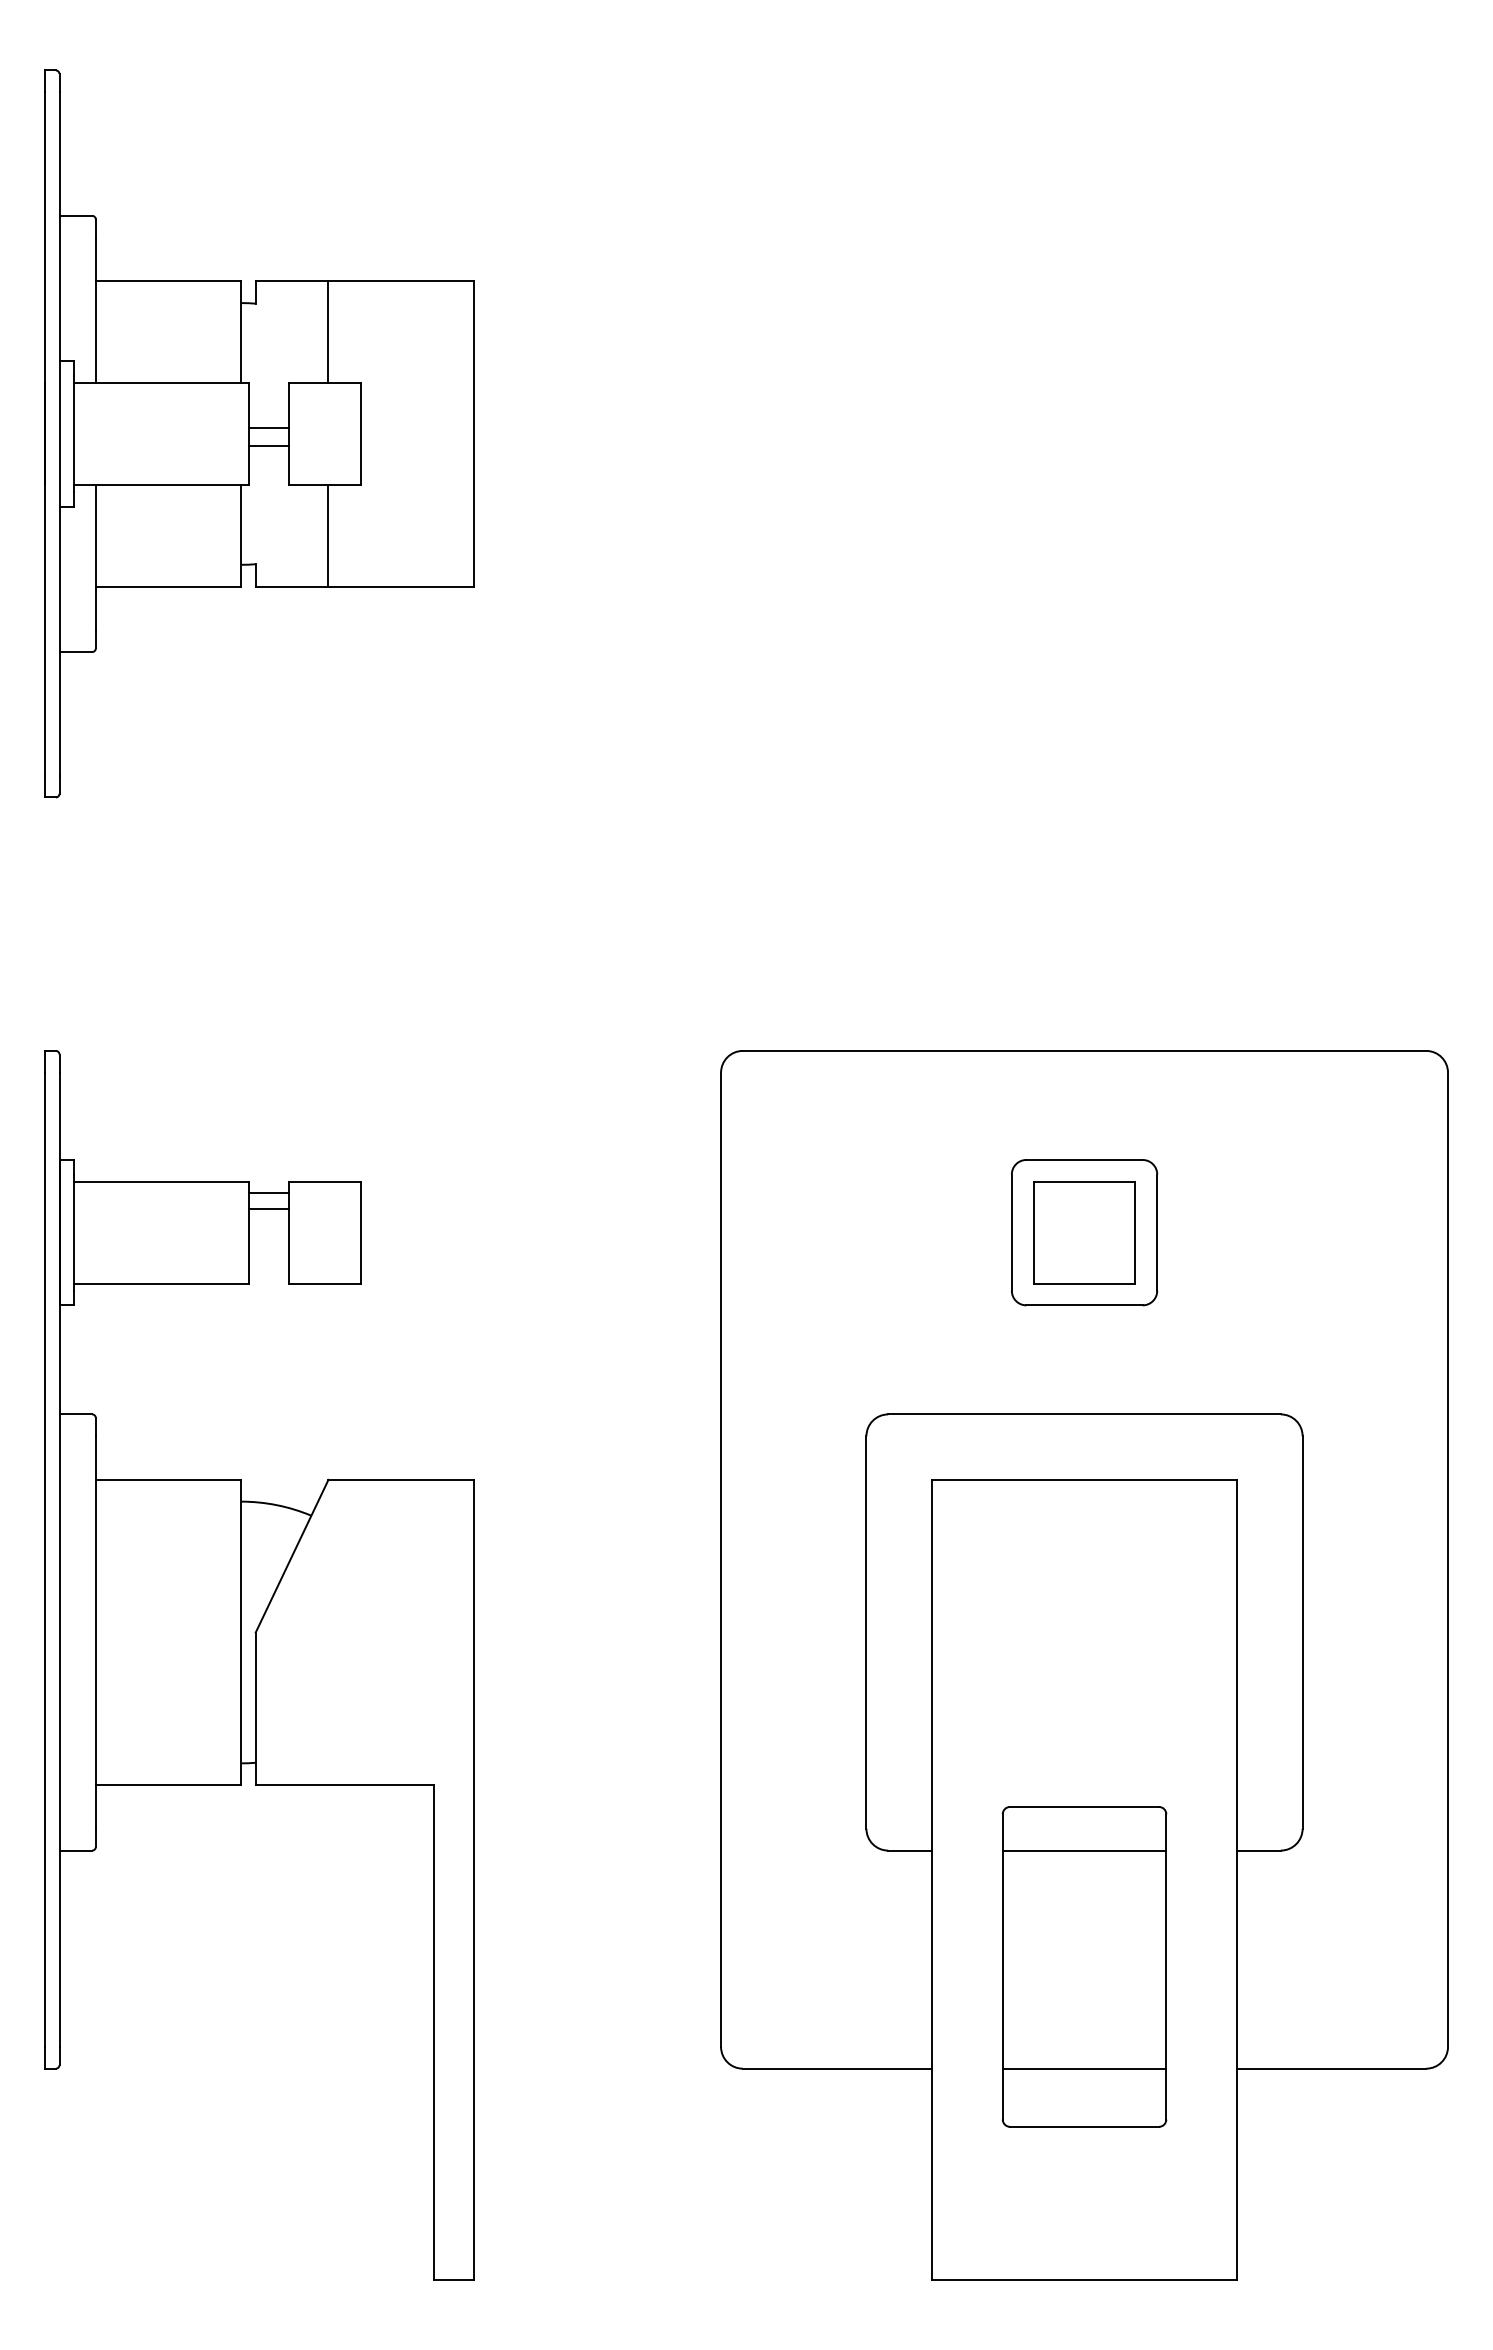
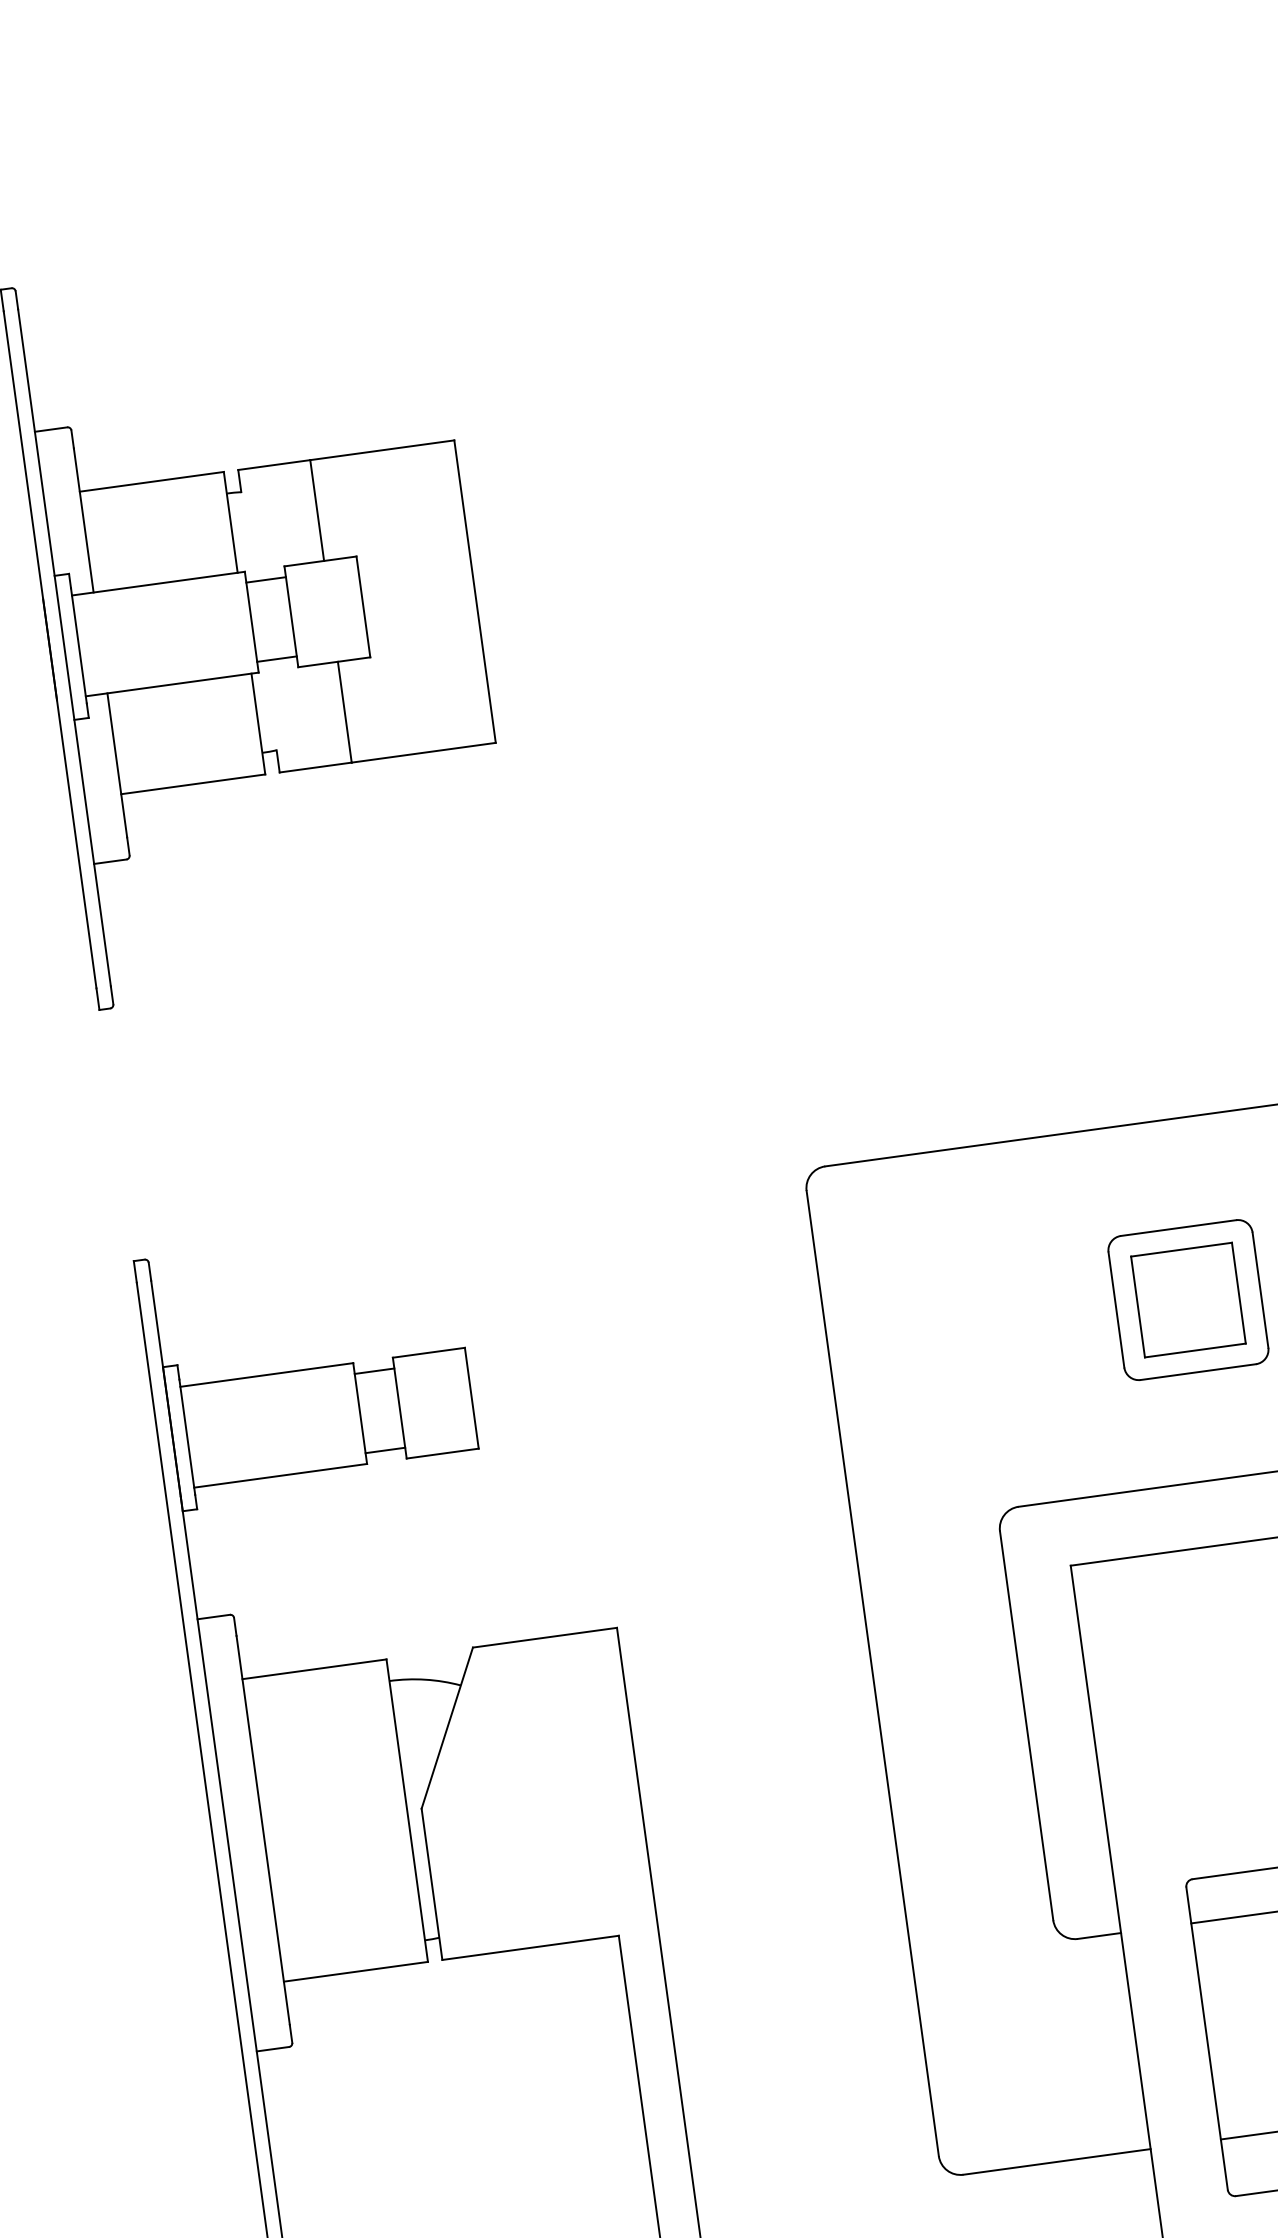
line: (268, 427) -> (276, 658), moved
line: (268, 445) -> (266, 579), moved
line: (268, 1208) -> (385, 1450), moved

